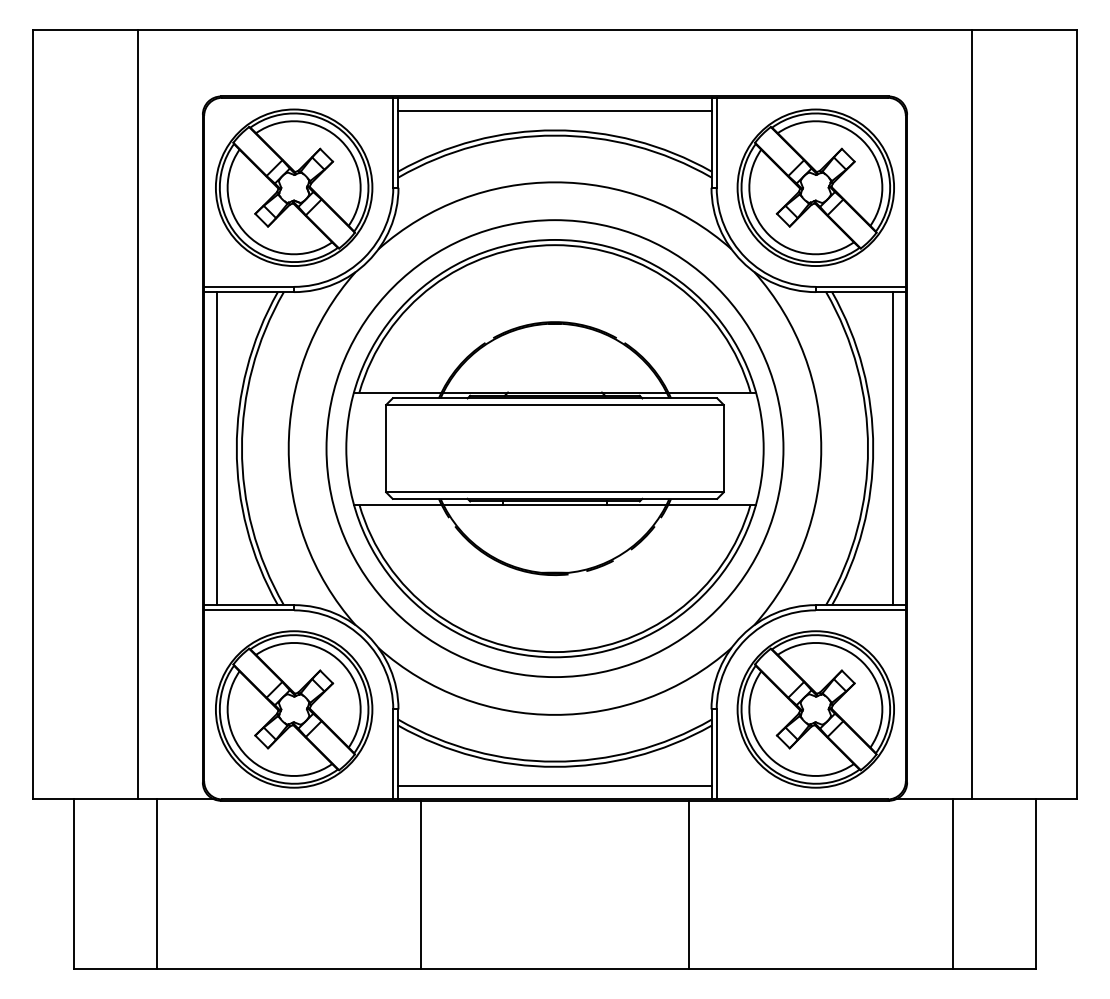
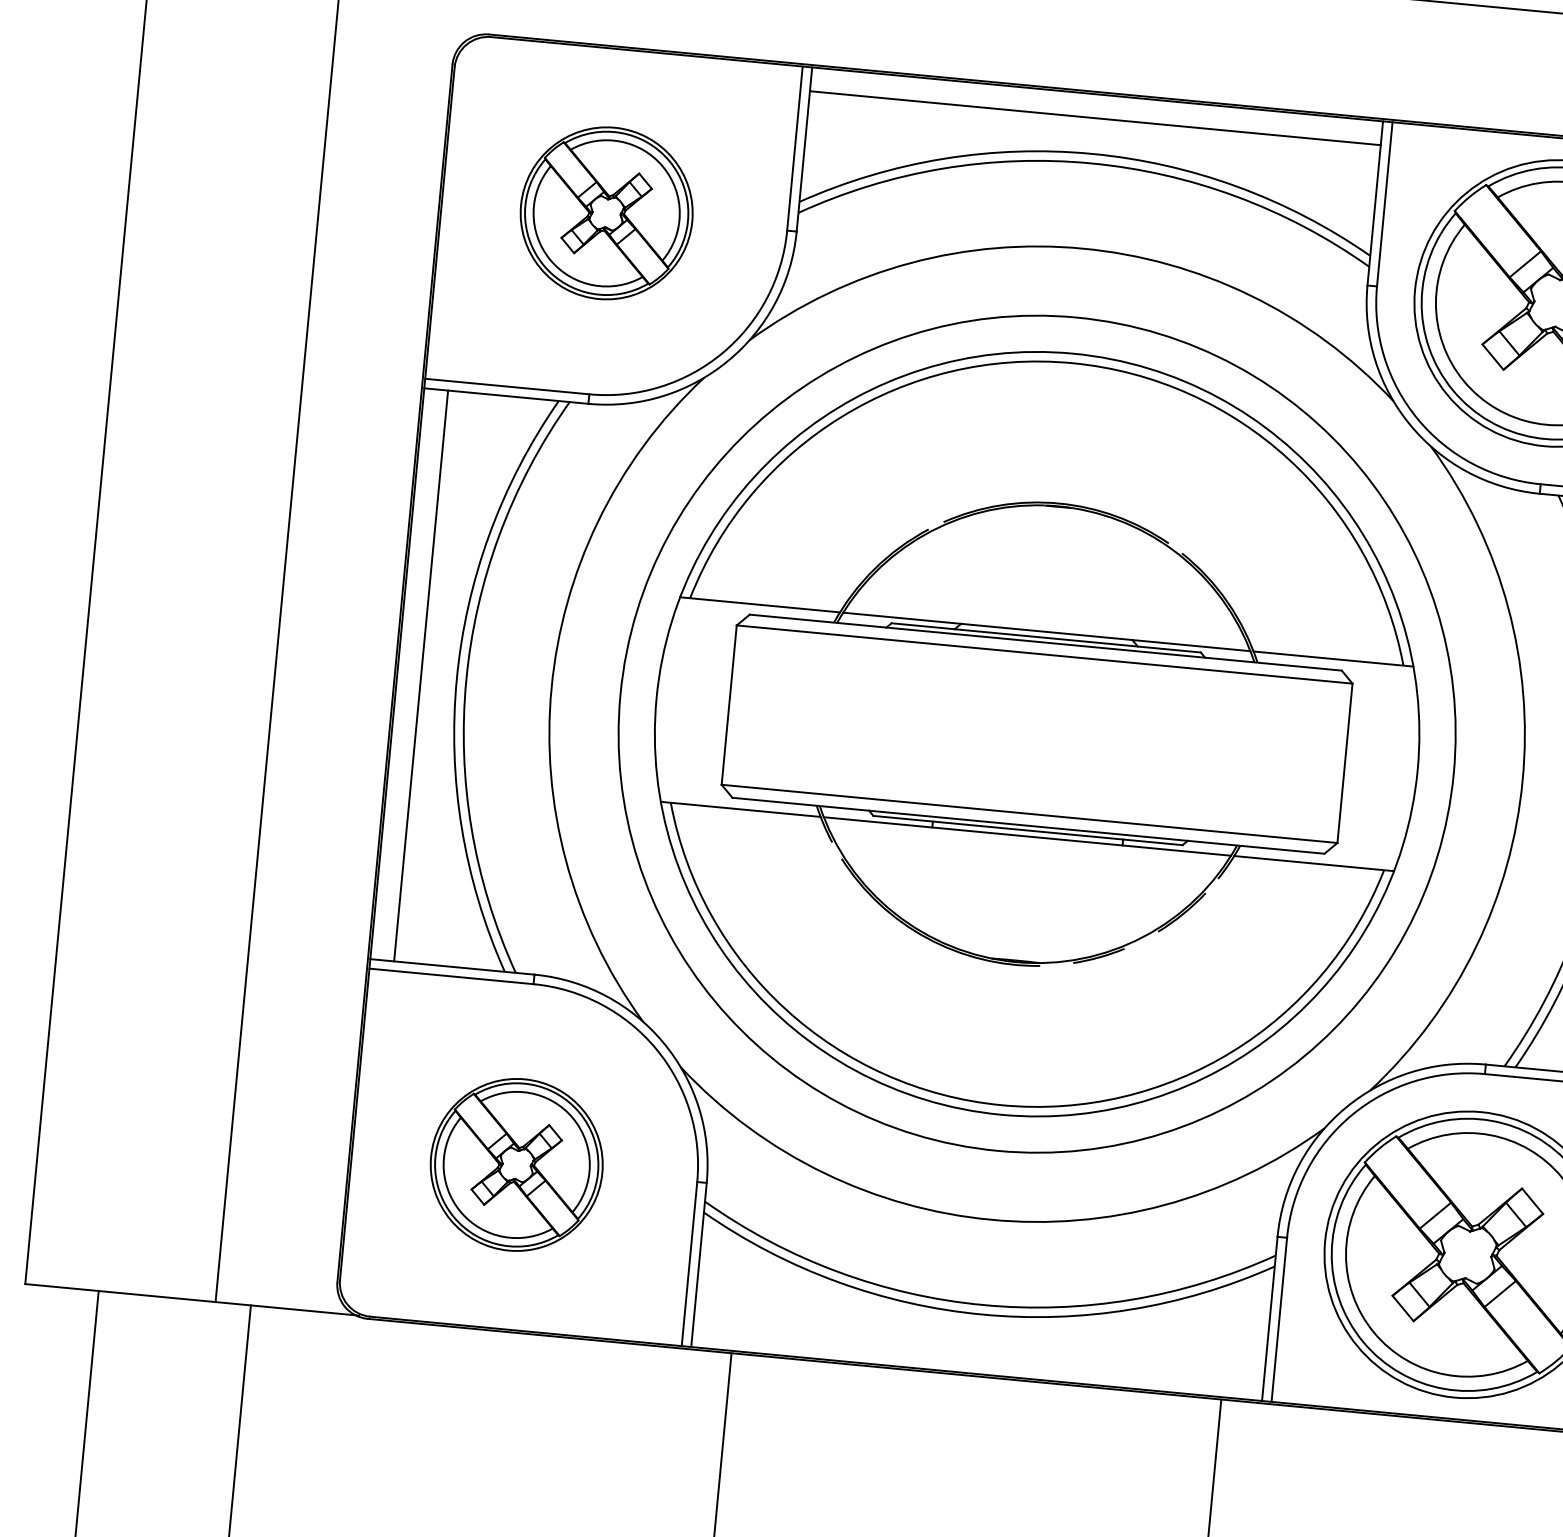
part: (294, 187) -> (607, 213), size x0.6
part: (294, 709) -> (517, 1165), size x0.6
line: (554, 786) -> (977, 1350), removed

